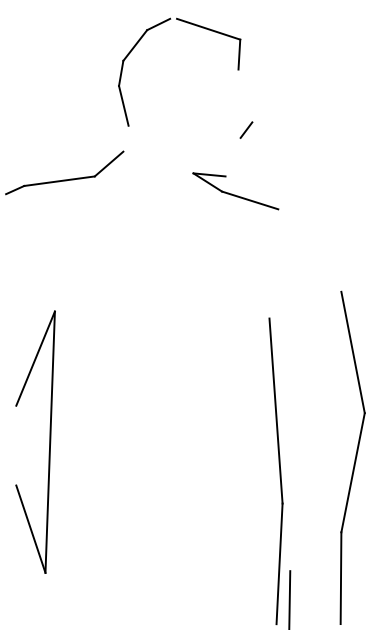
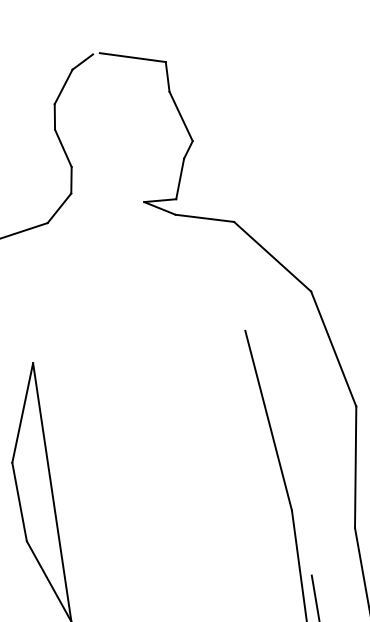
line: (245, 95) -> (181, 116), added
line: (125, 138) -> (70, 180), added
line: (232, 156) -> (179, 178), added
line: (309, 250) -> (272, 256), added
line: (16, 445) -> (19, 501), added

